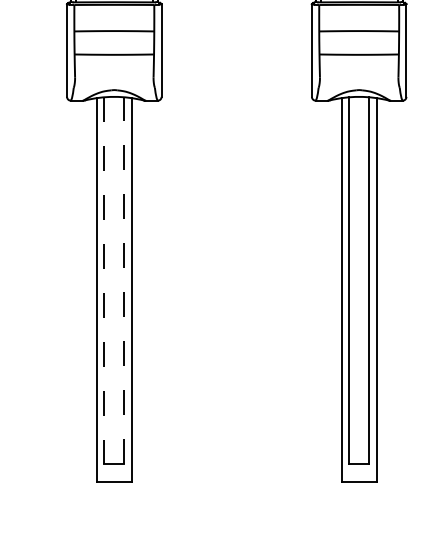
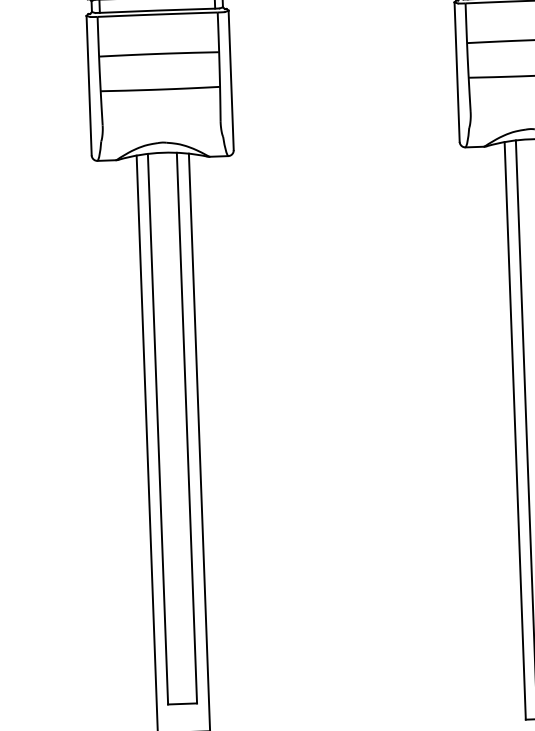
line: (123, 279) -> (186, 426), dashed -> solid
line: (104, 280) -> (158, 429), dashed -> solid

